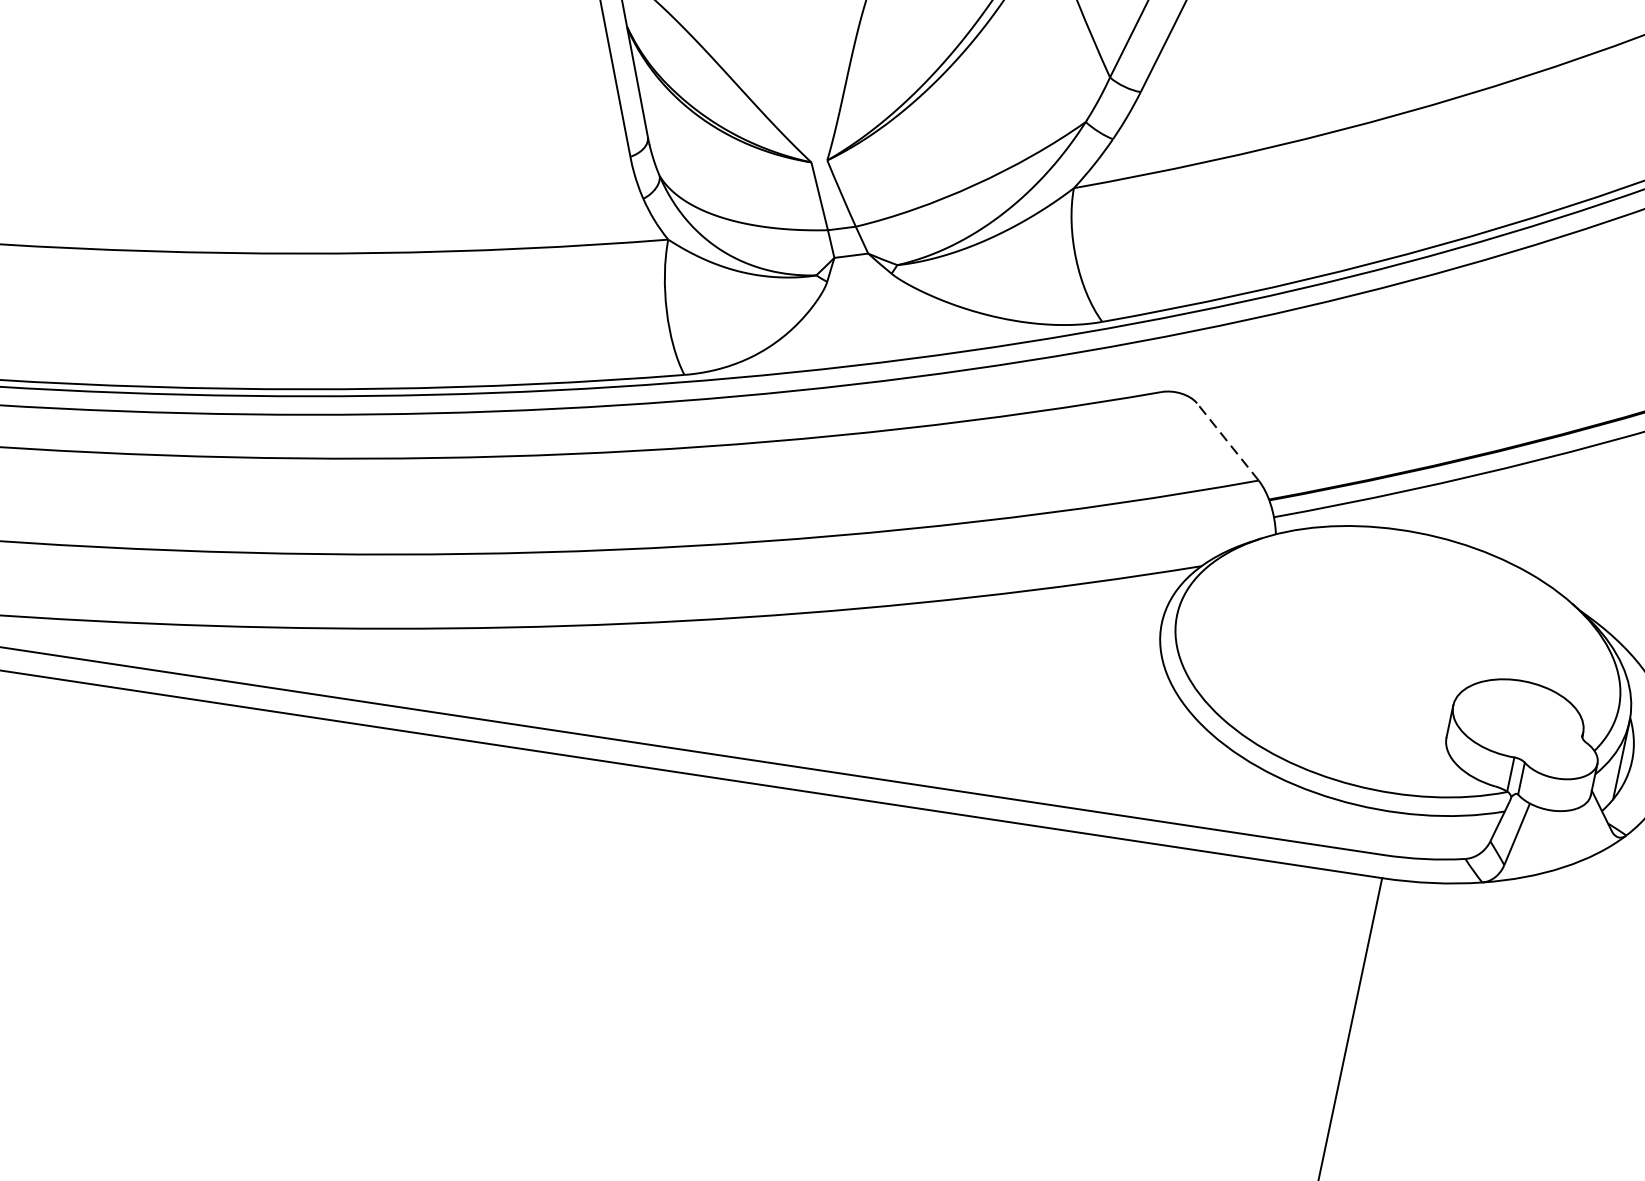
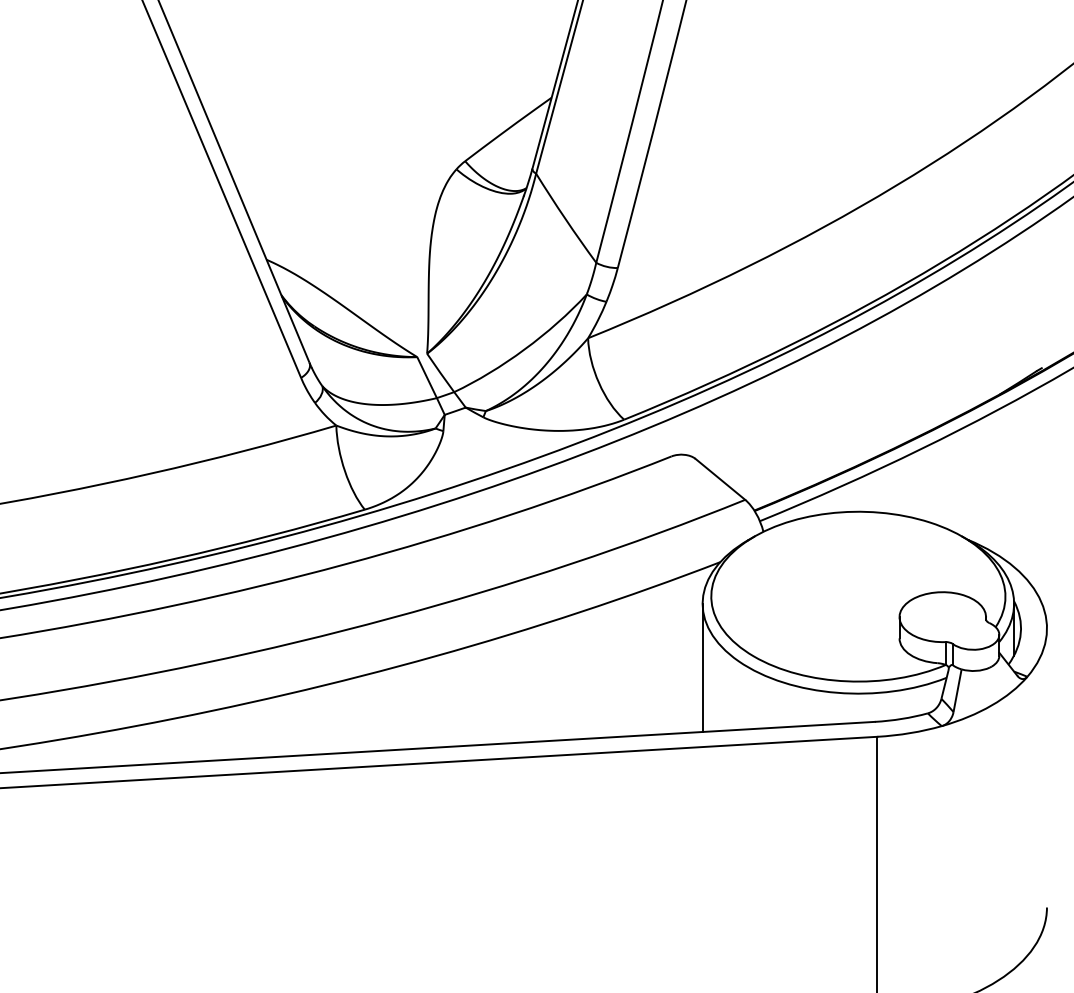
line: (1227, 442) -> (720, 479), dashed -> solid
line: (1141, 718) -> (702, 667), added

